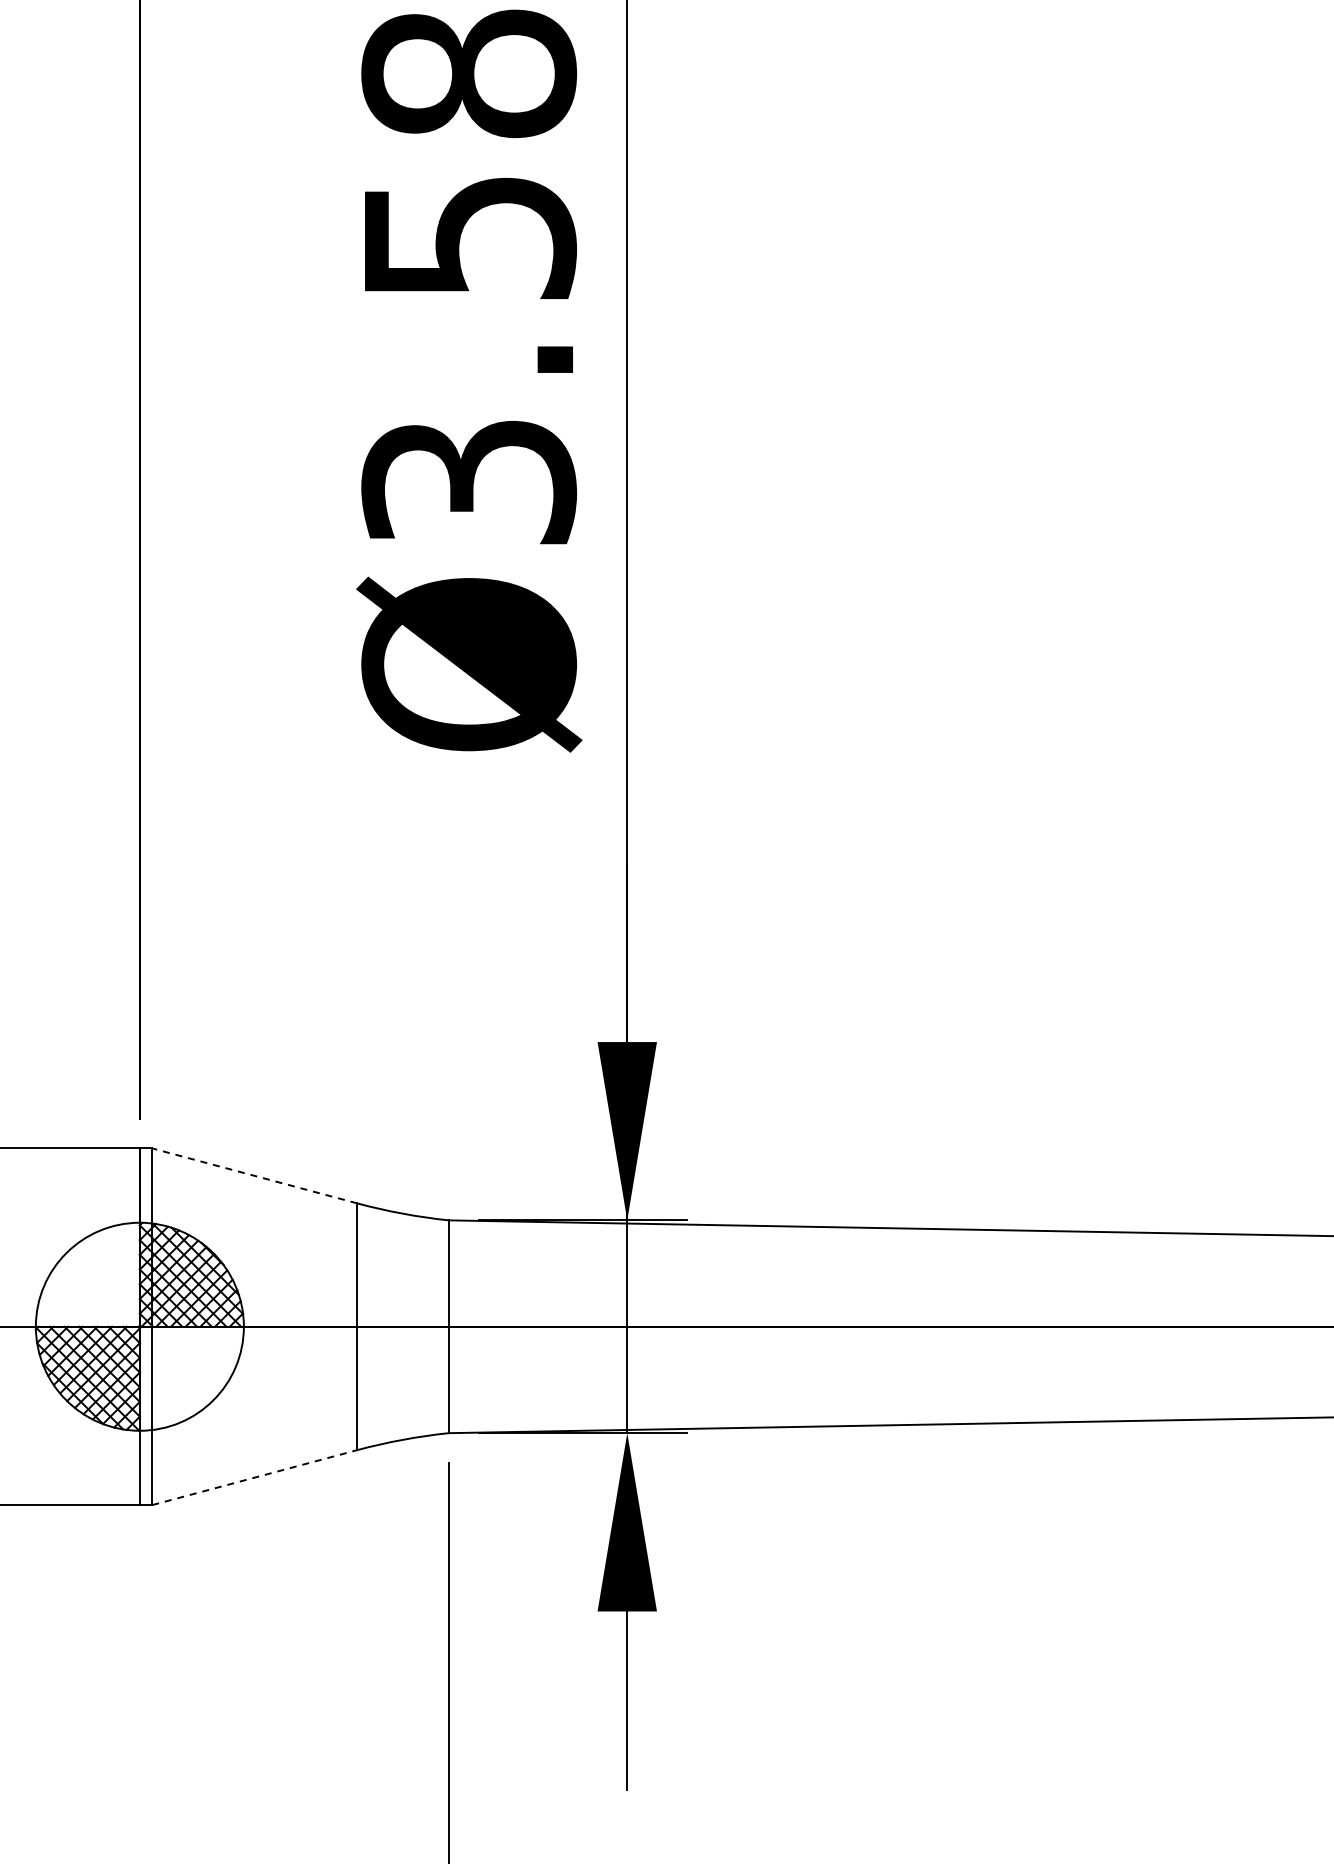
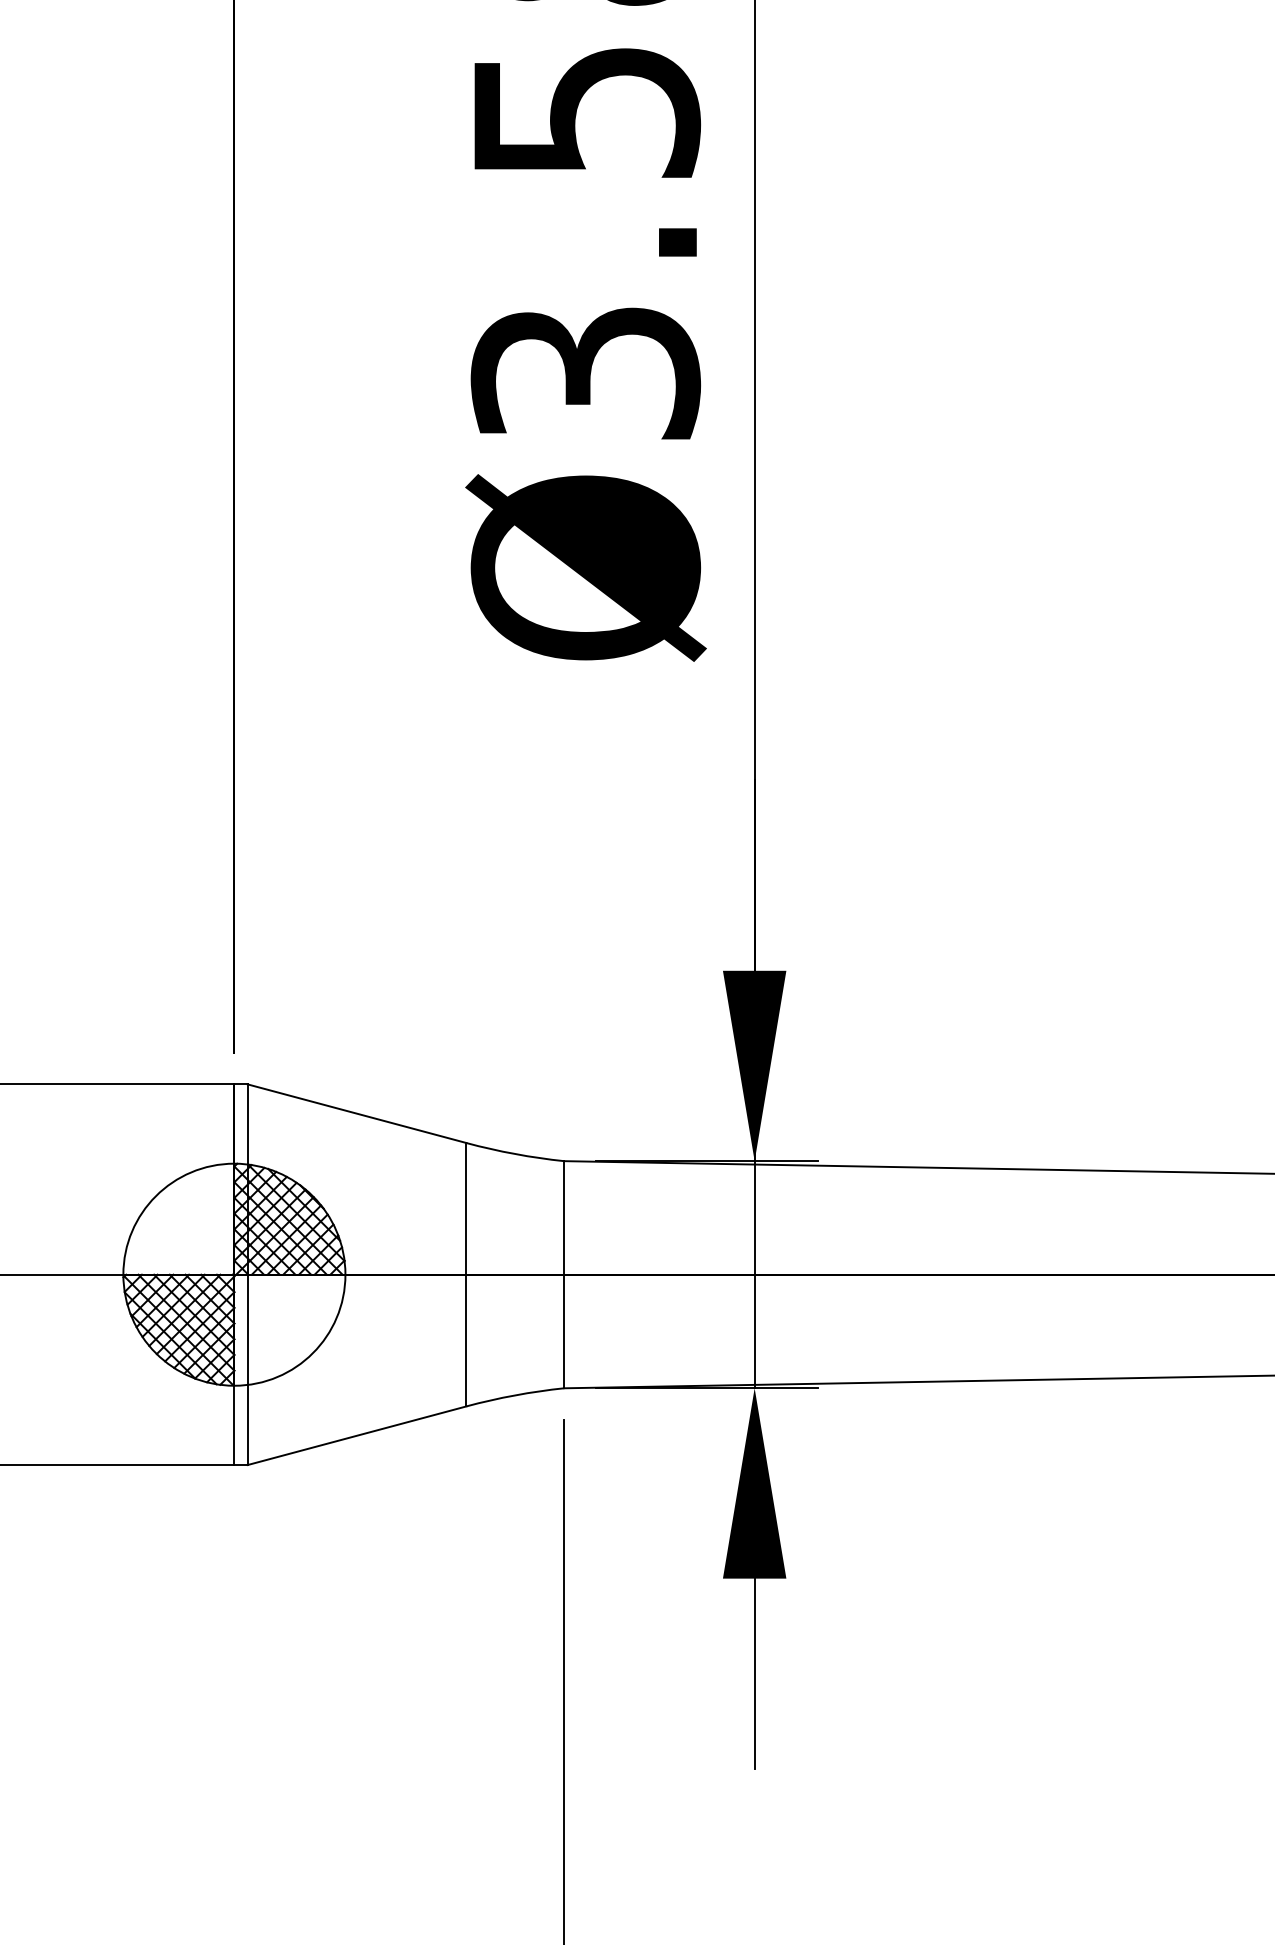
line: (254, 1175) -> (356, 1113), dashed -> solid
line: (255, 1477) -> (357, 1435), dashed -> solid

